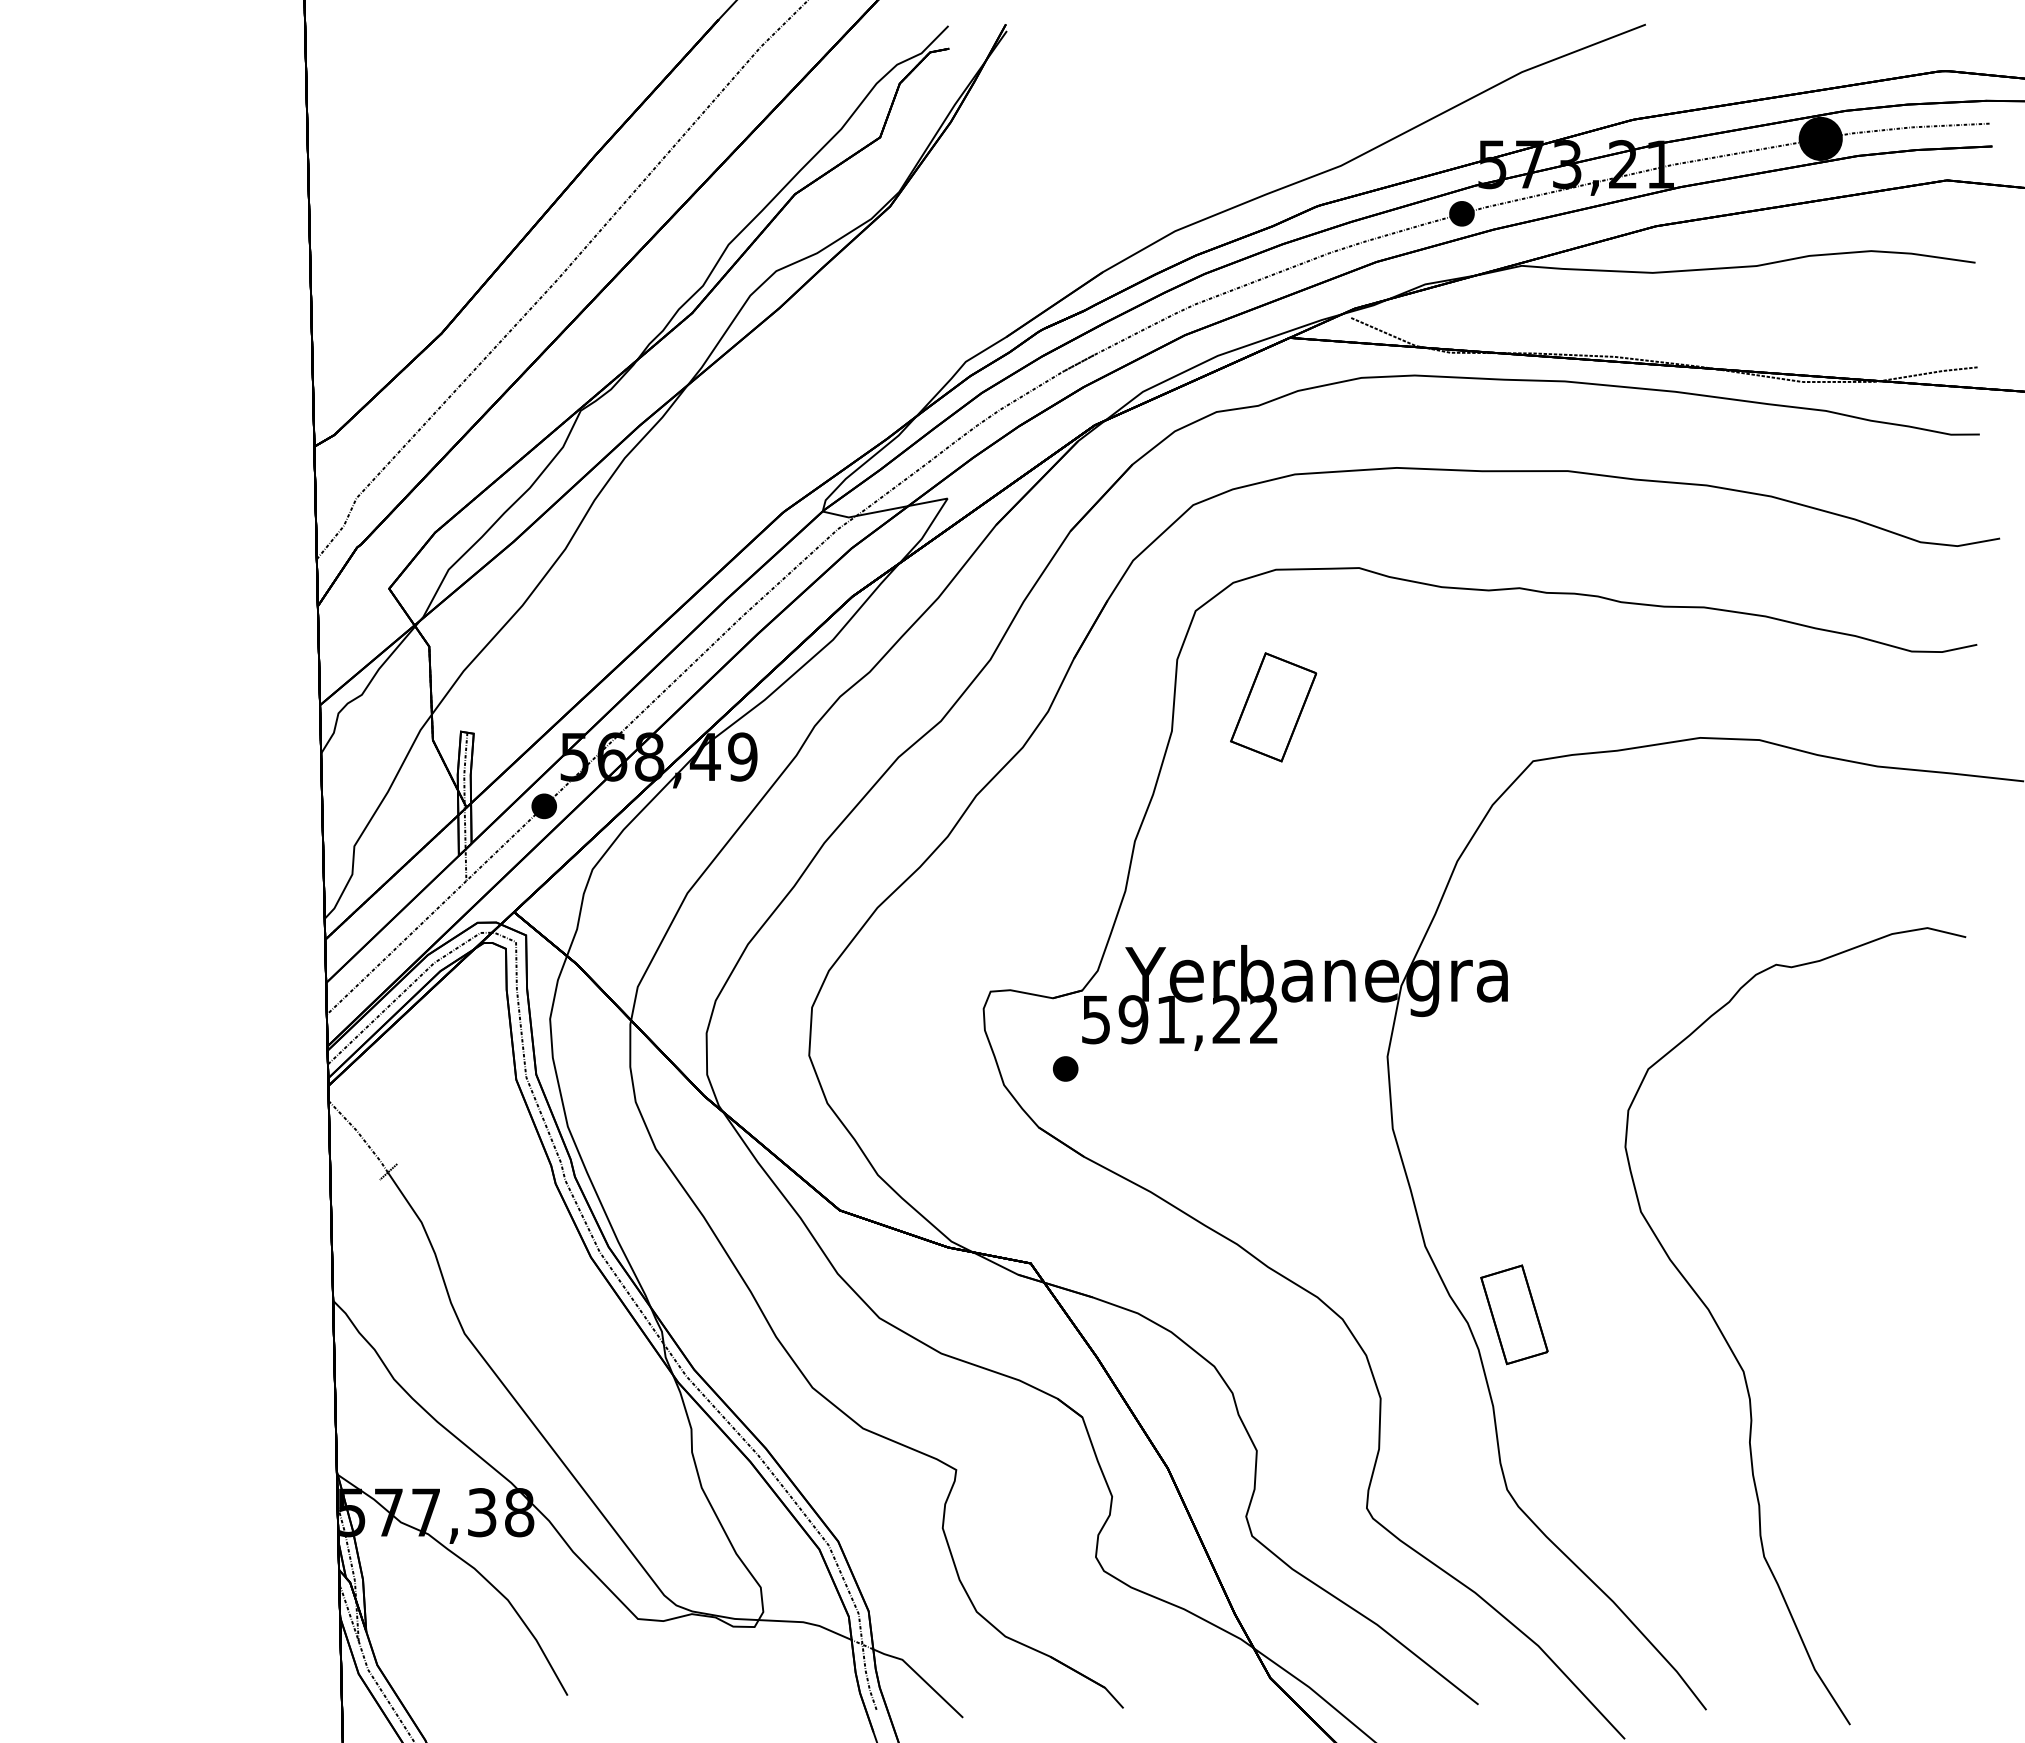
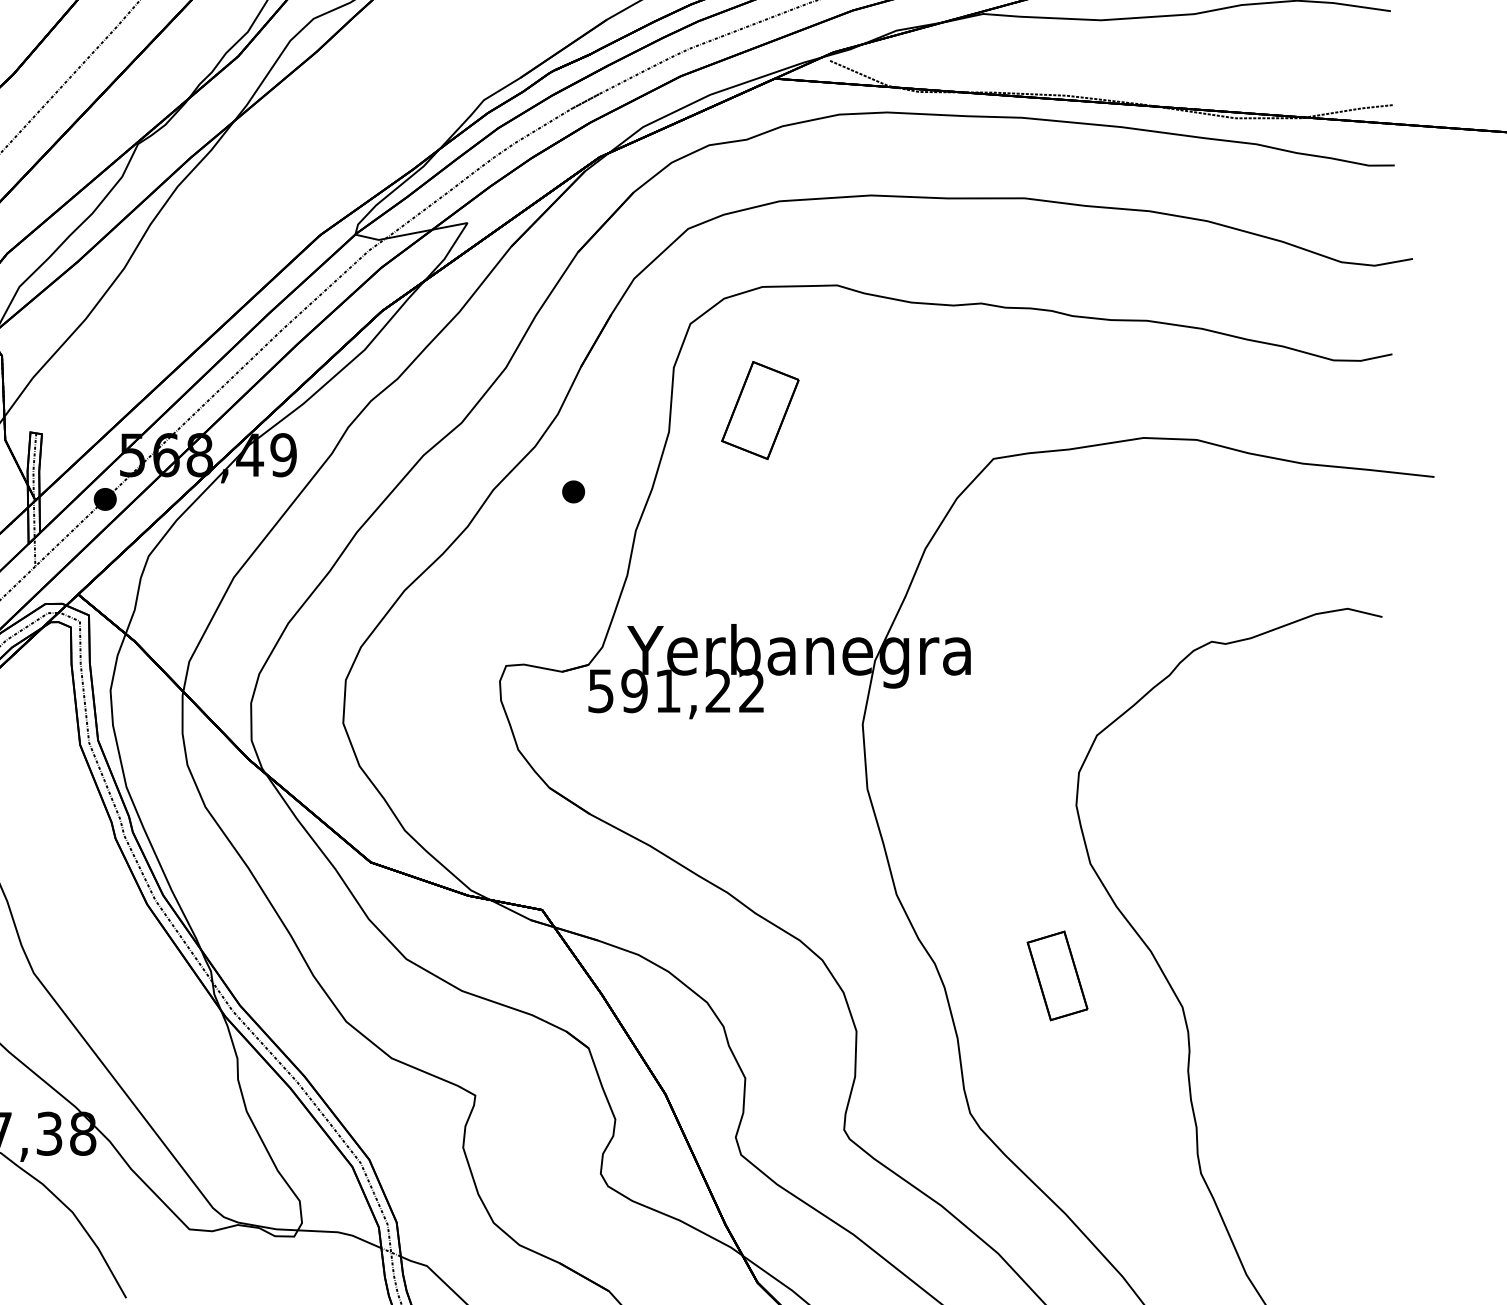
part: (1065, 1068) -> (573, 491), moved
part: (1514, 1314) -> (1057, 975), moved

